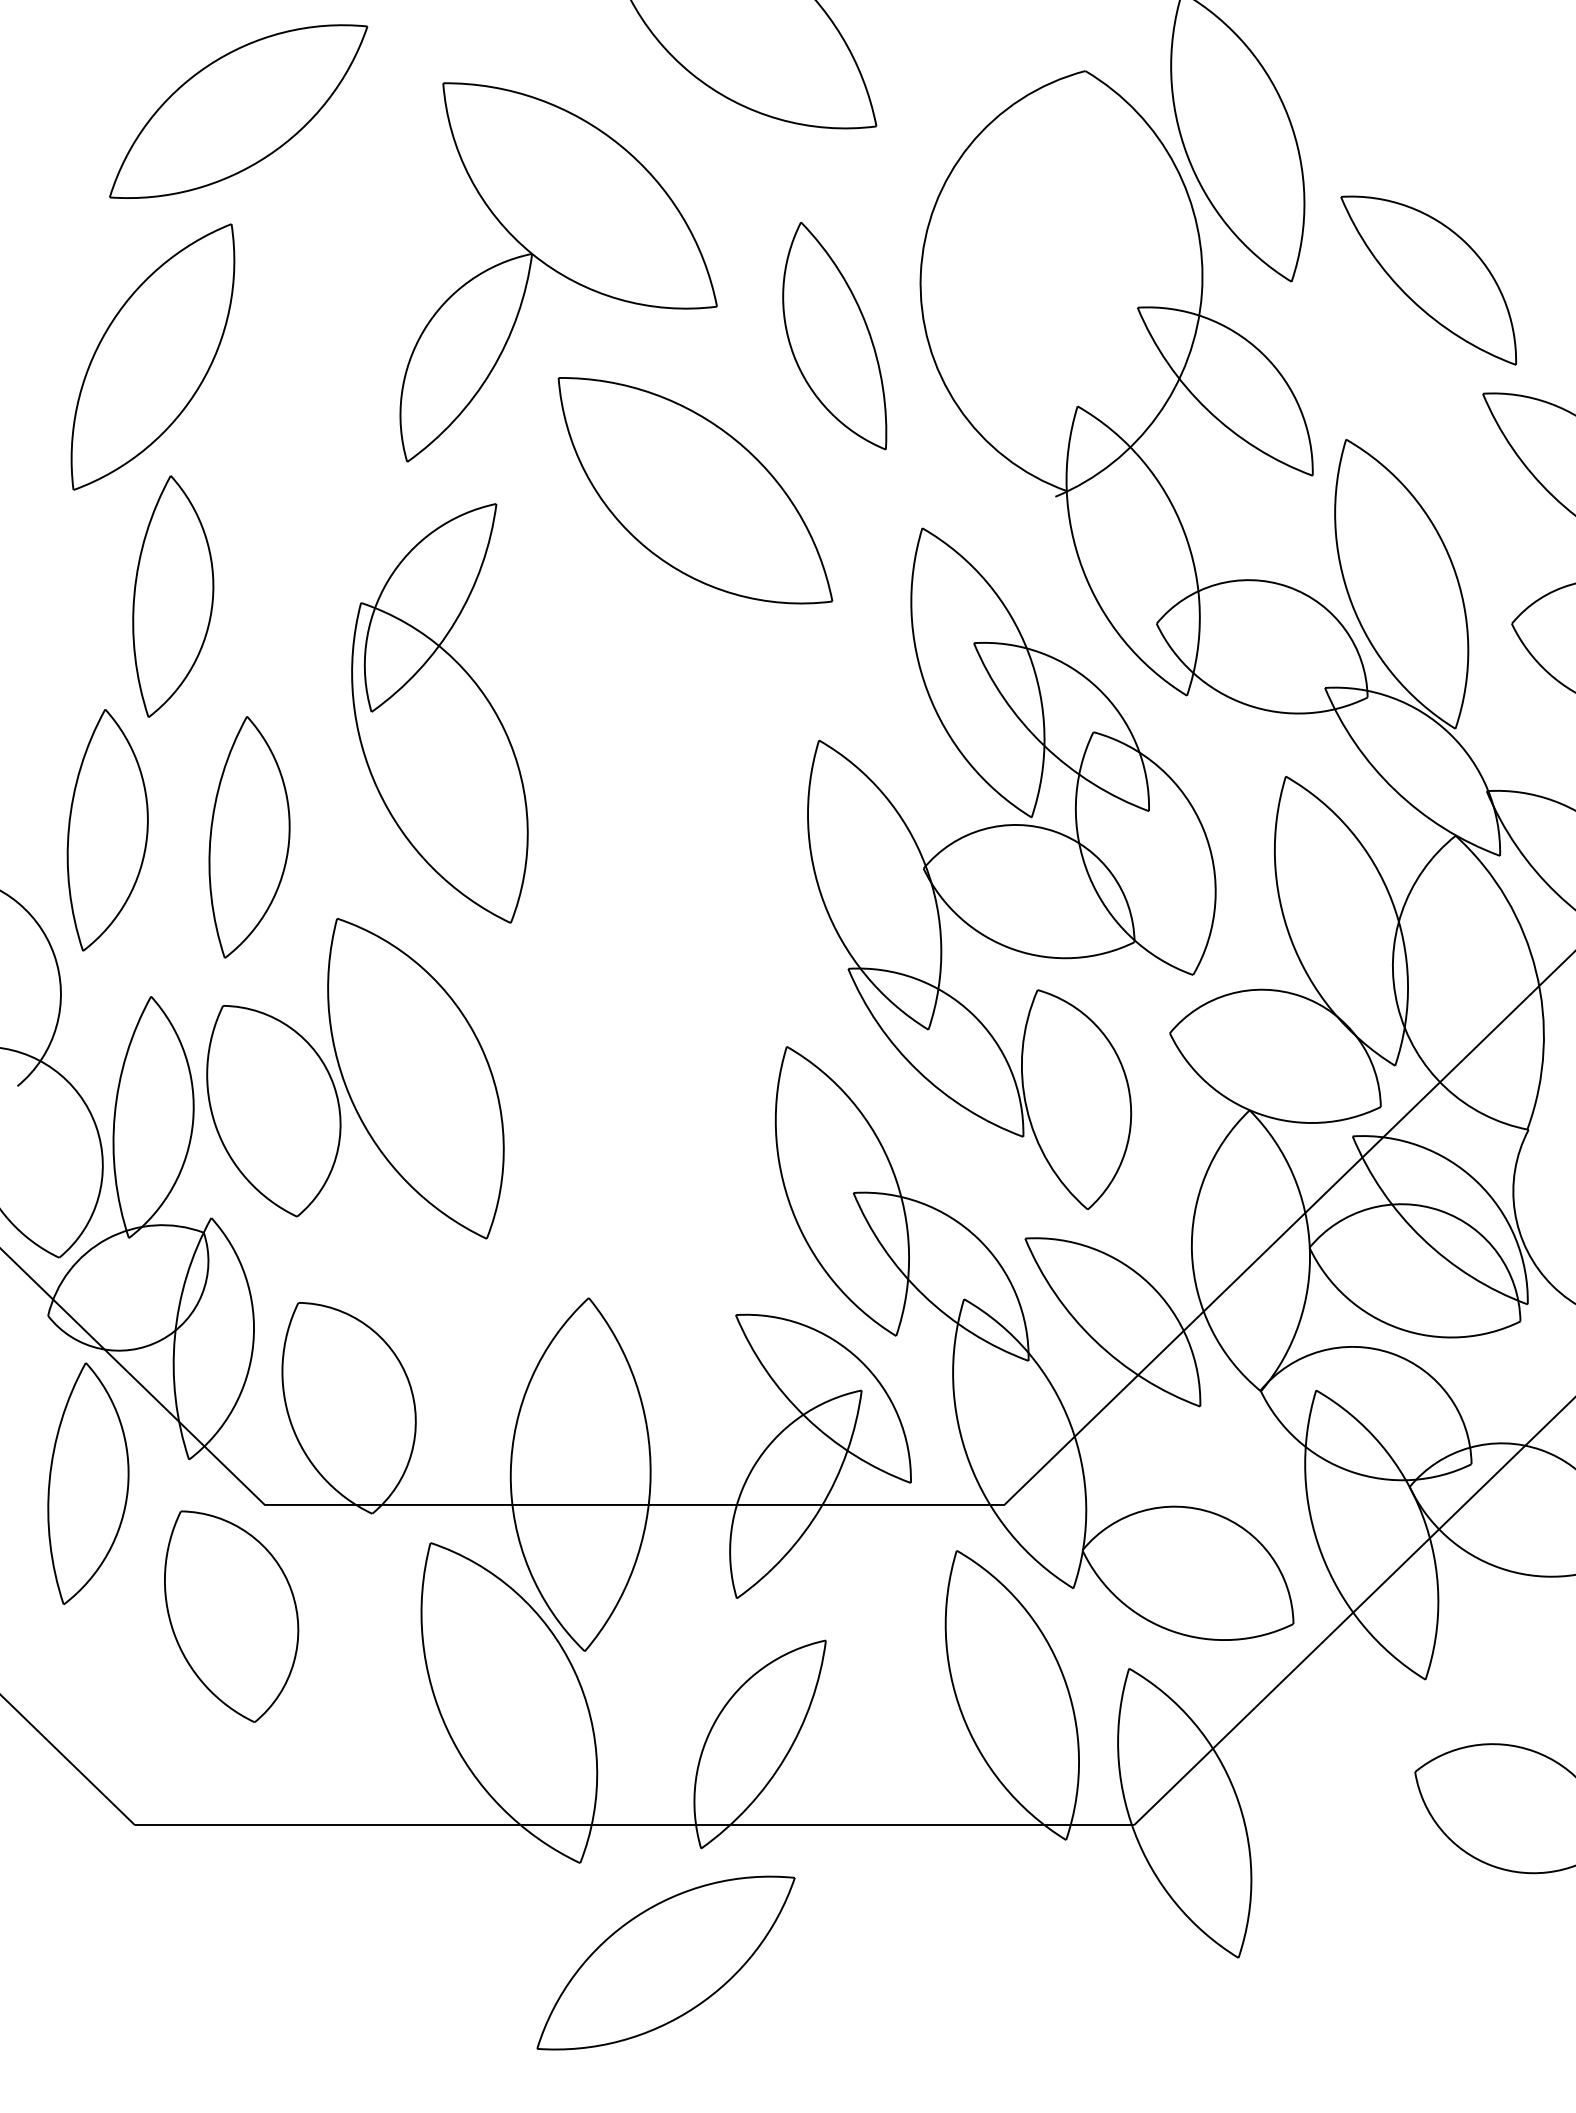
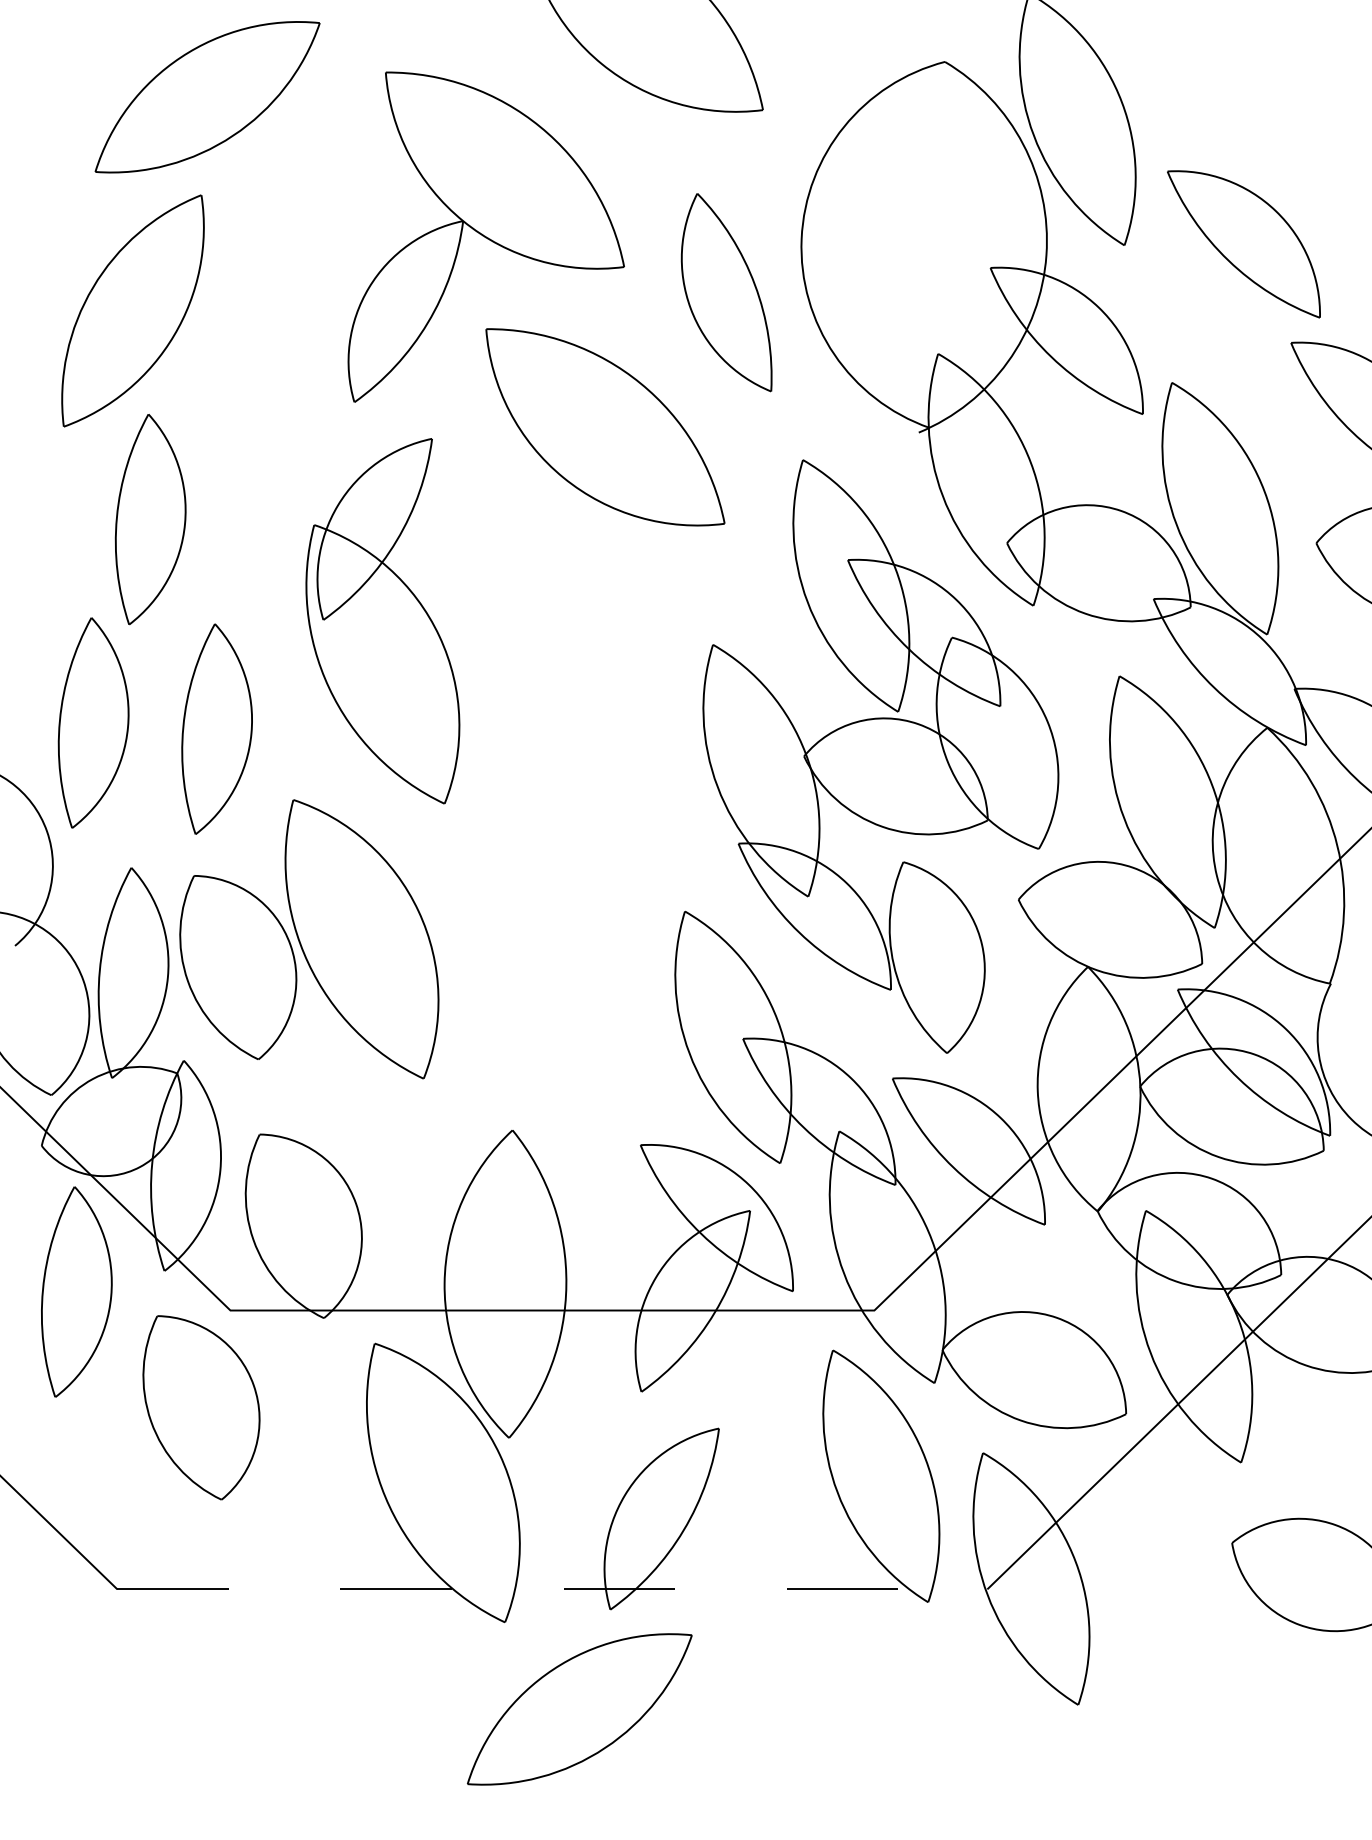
line: (634, 1825) -> (552, 1589), solid -> dashed

